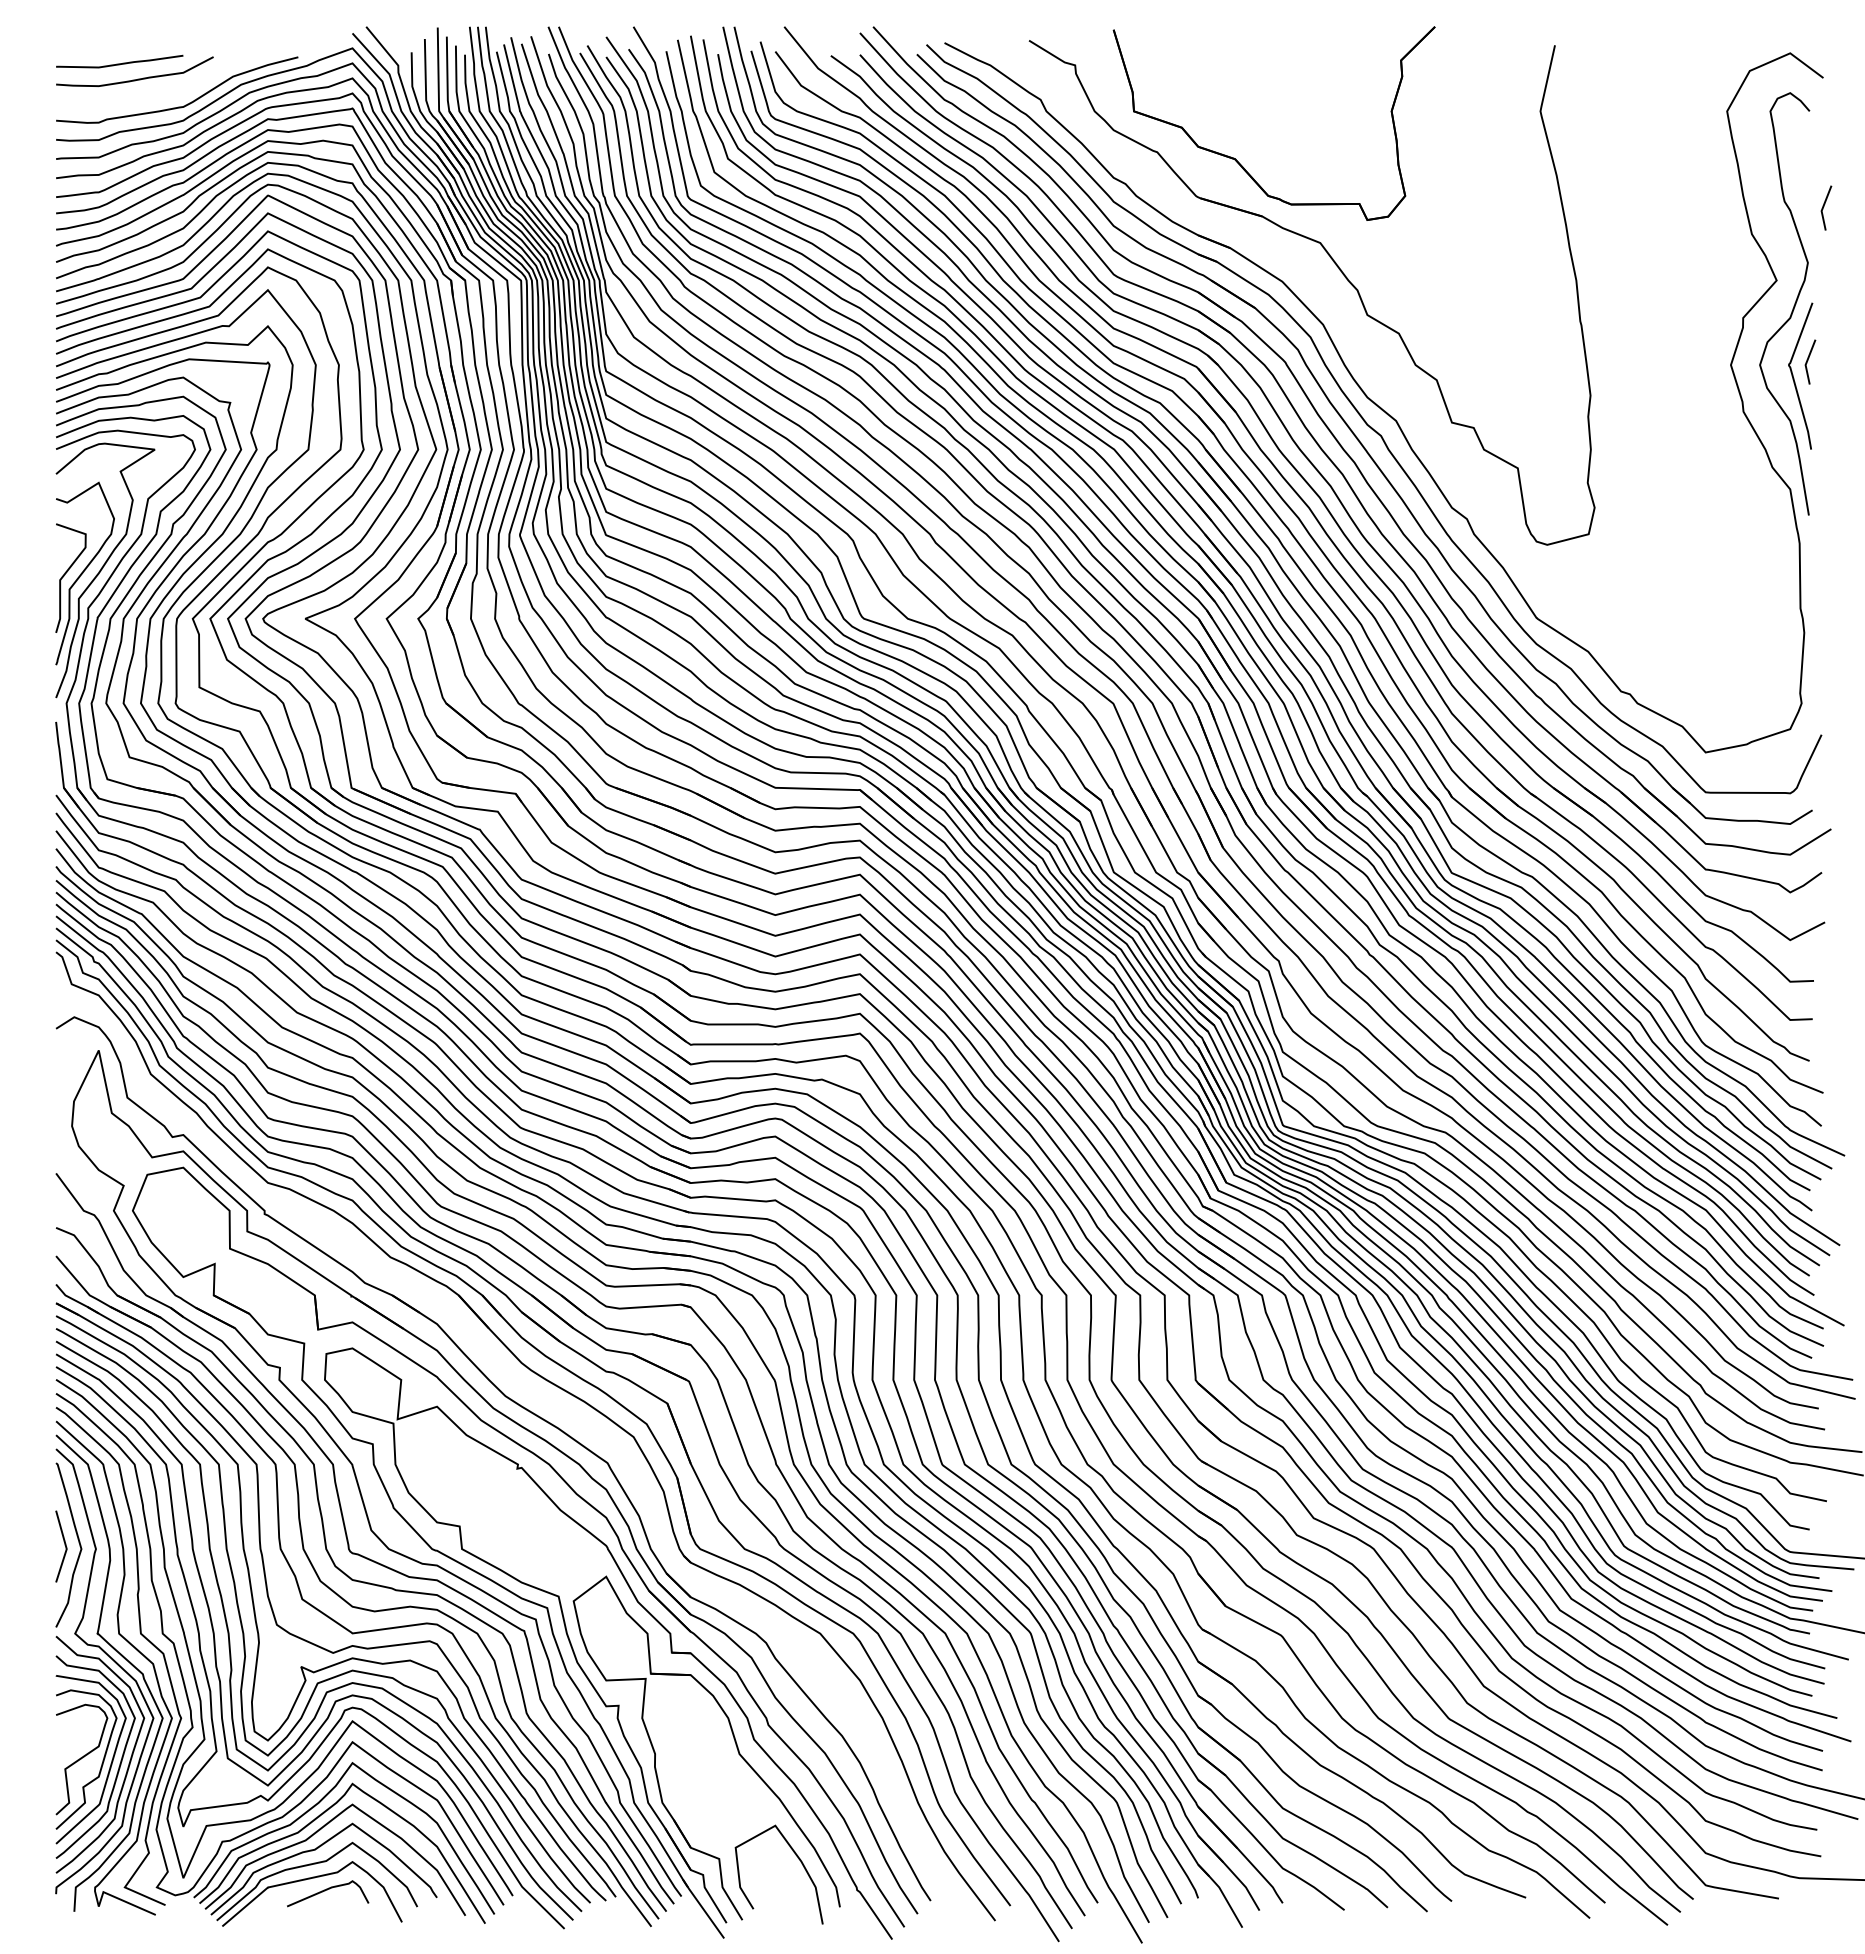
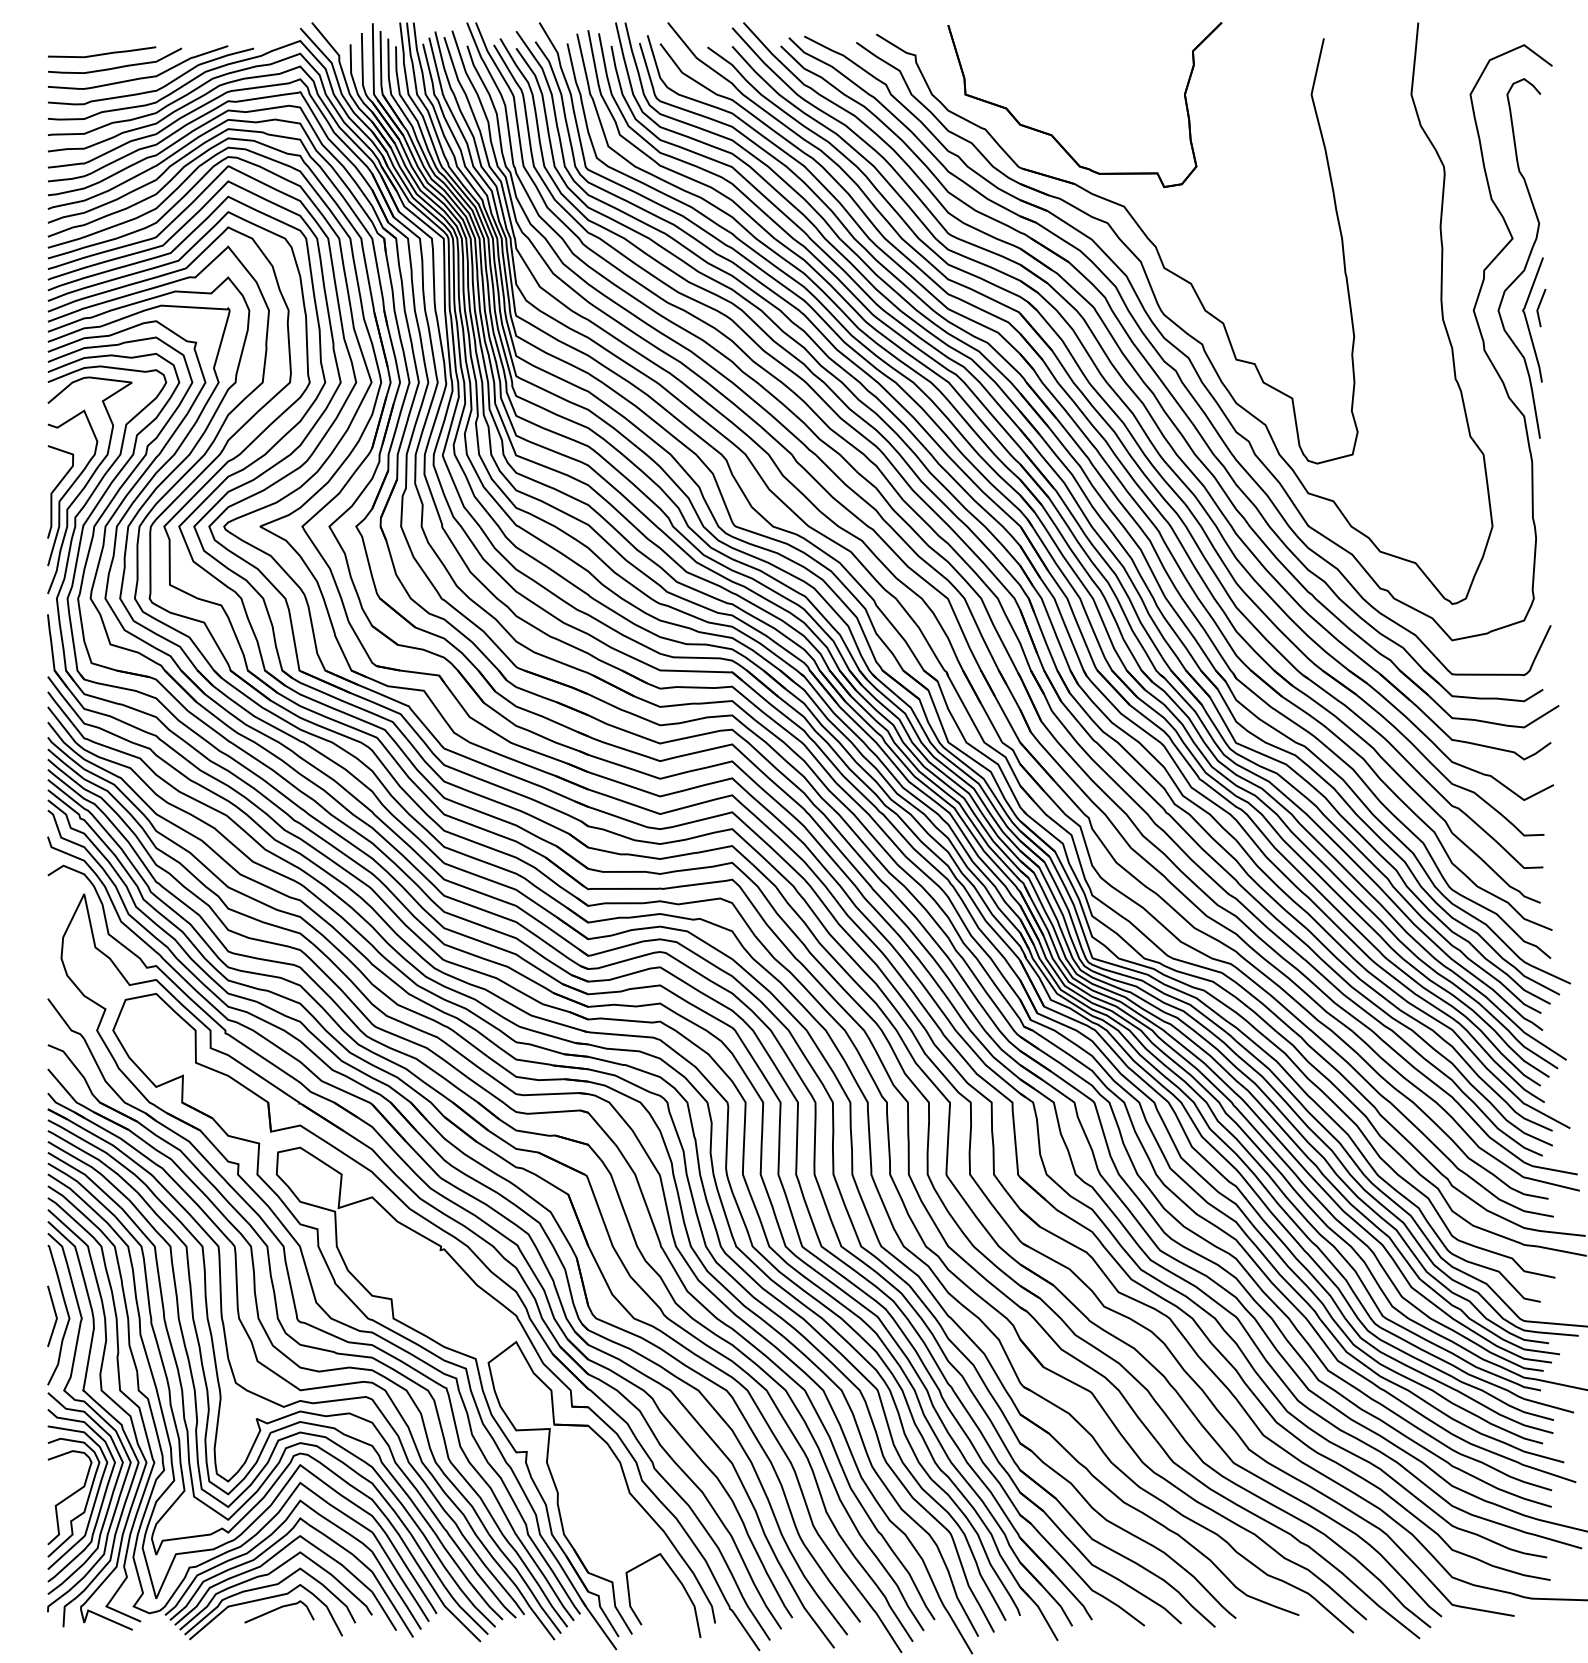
curve: (163, 91) -> (139, 77), added
line: (1824, 206) -> (1553, 175), removed
part: (1373, 373) -> (1169, 317), added
part: (549, 1404) -> (467, 1195), added

